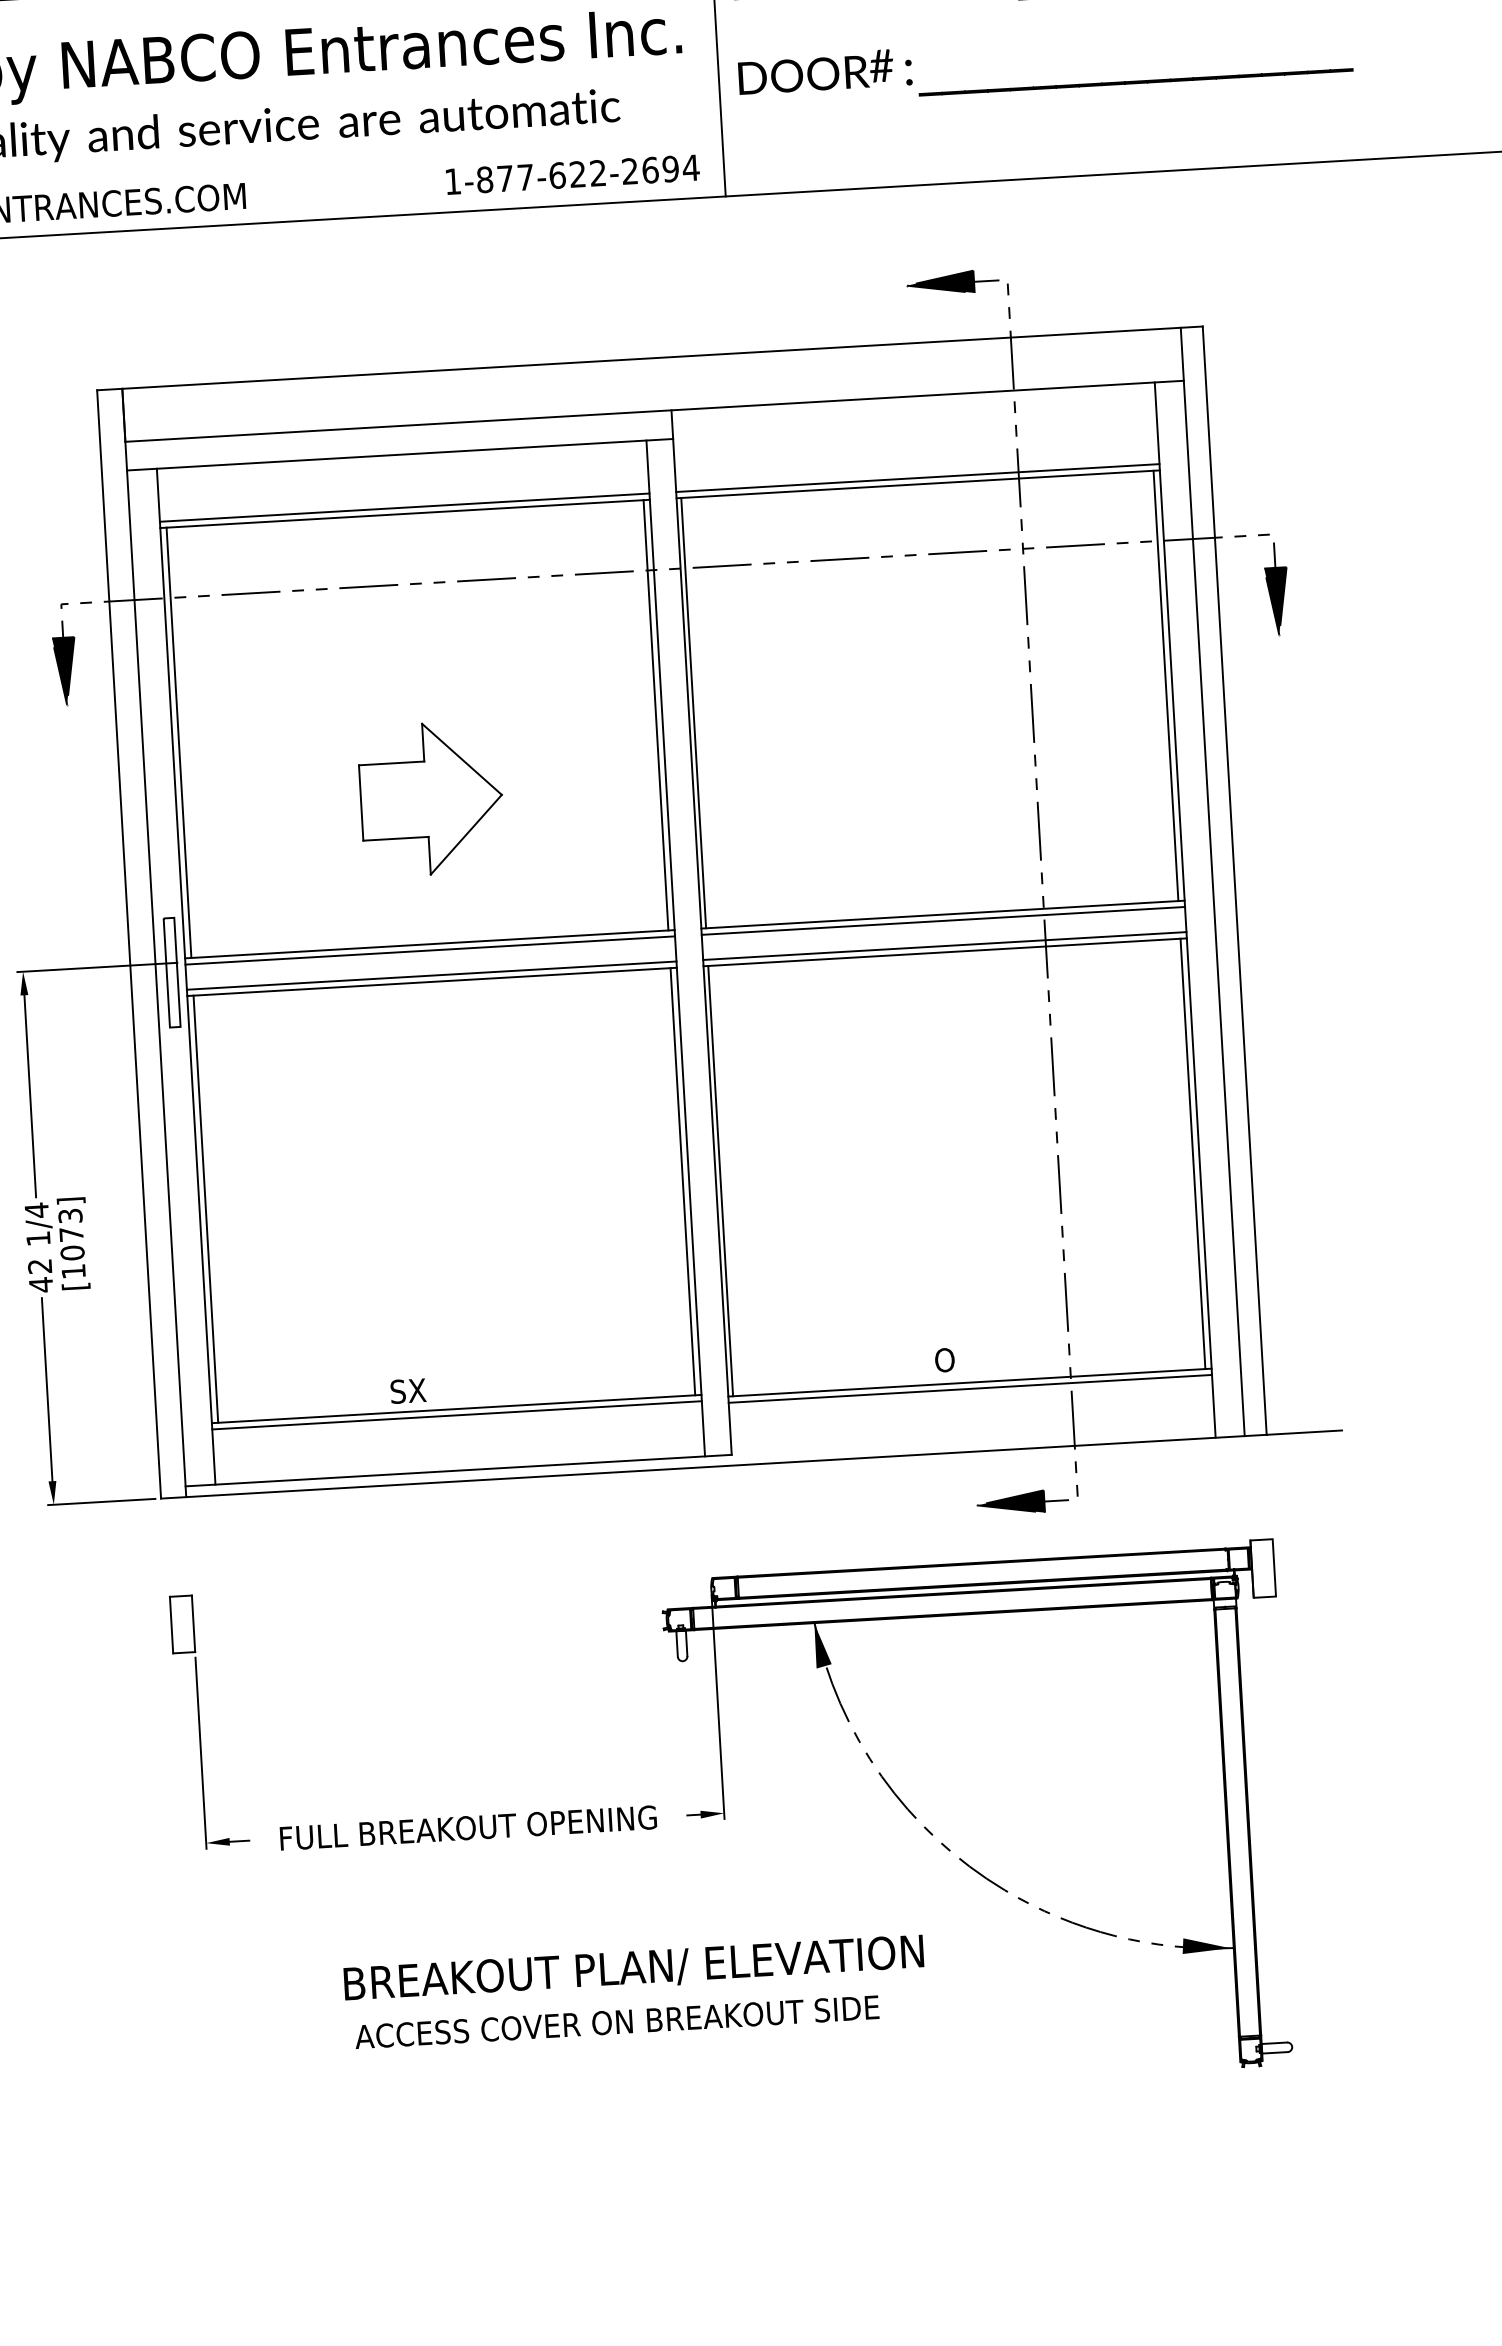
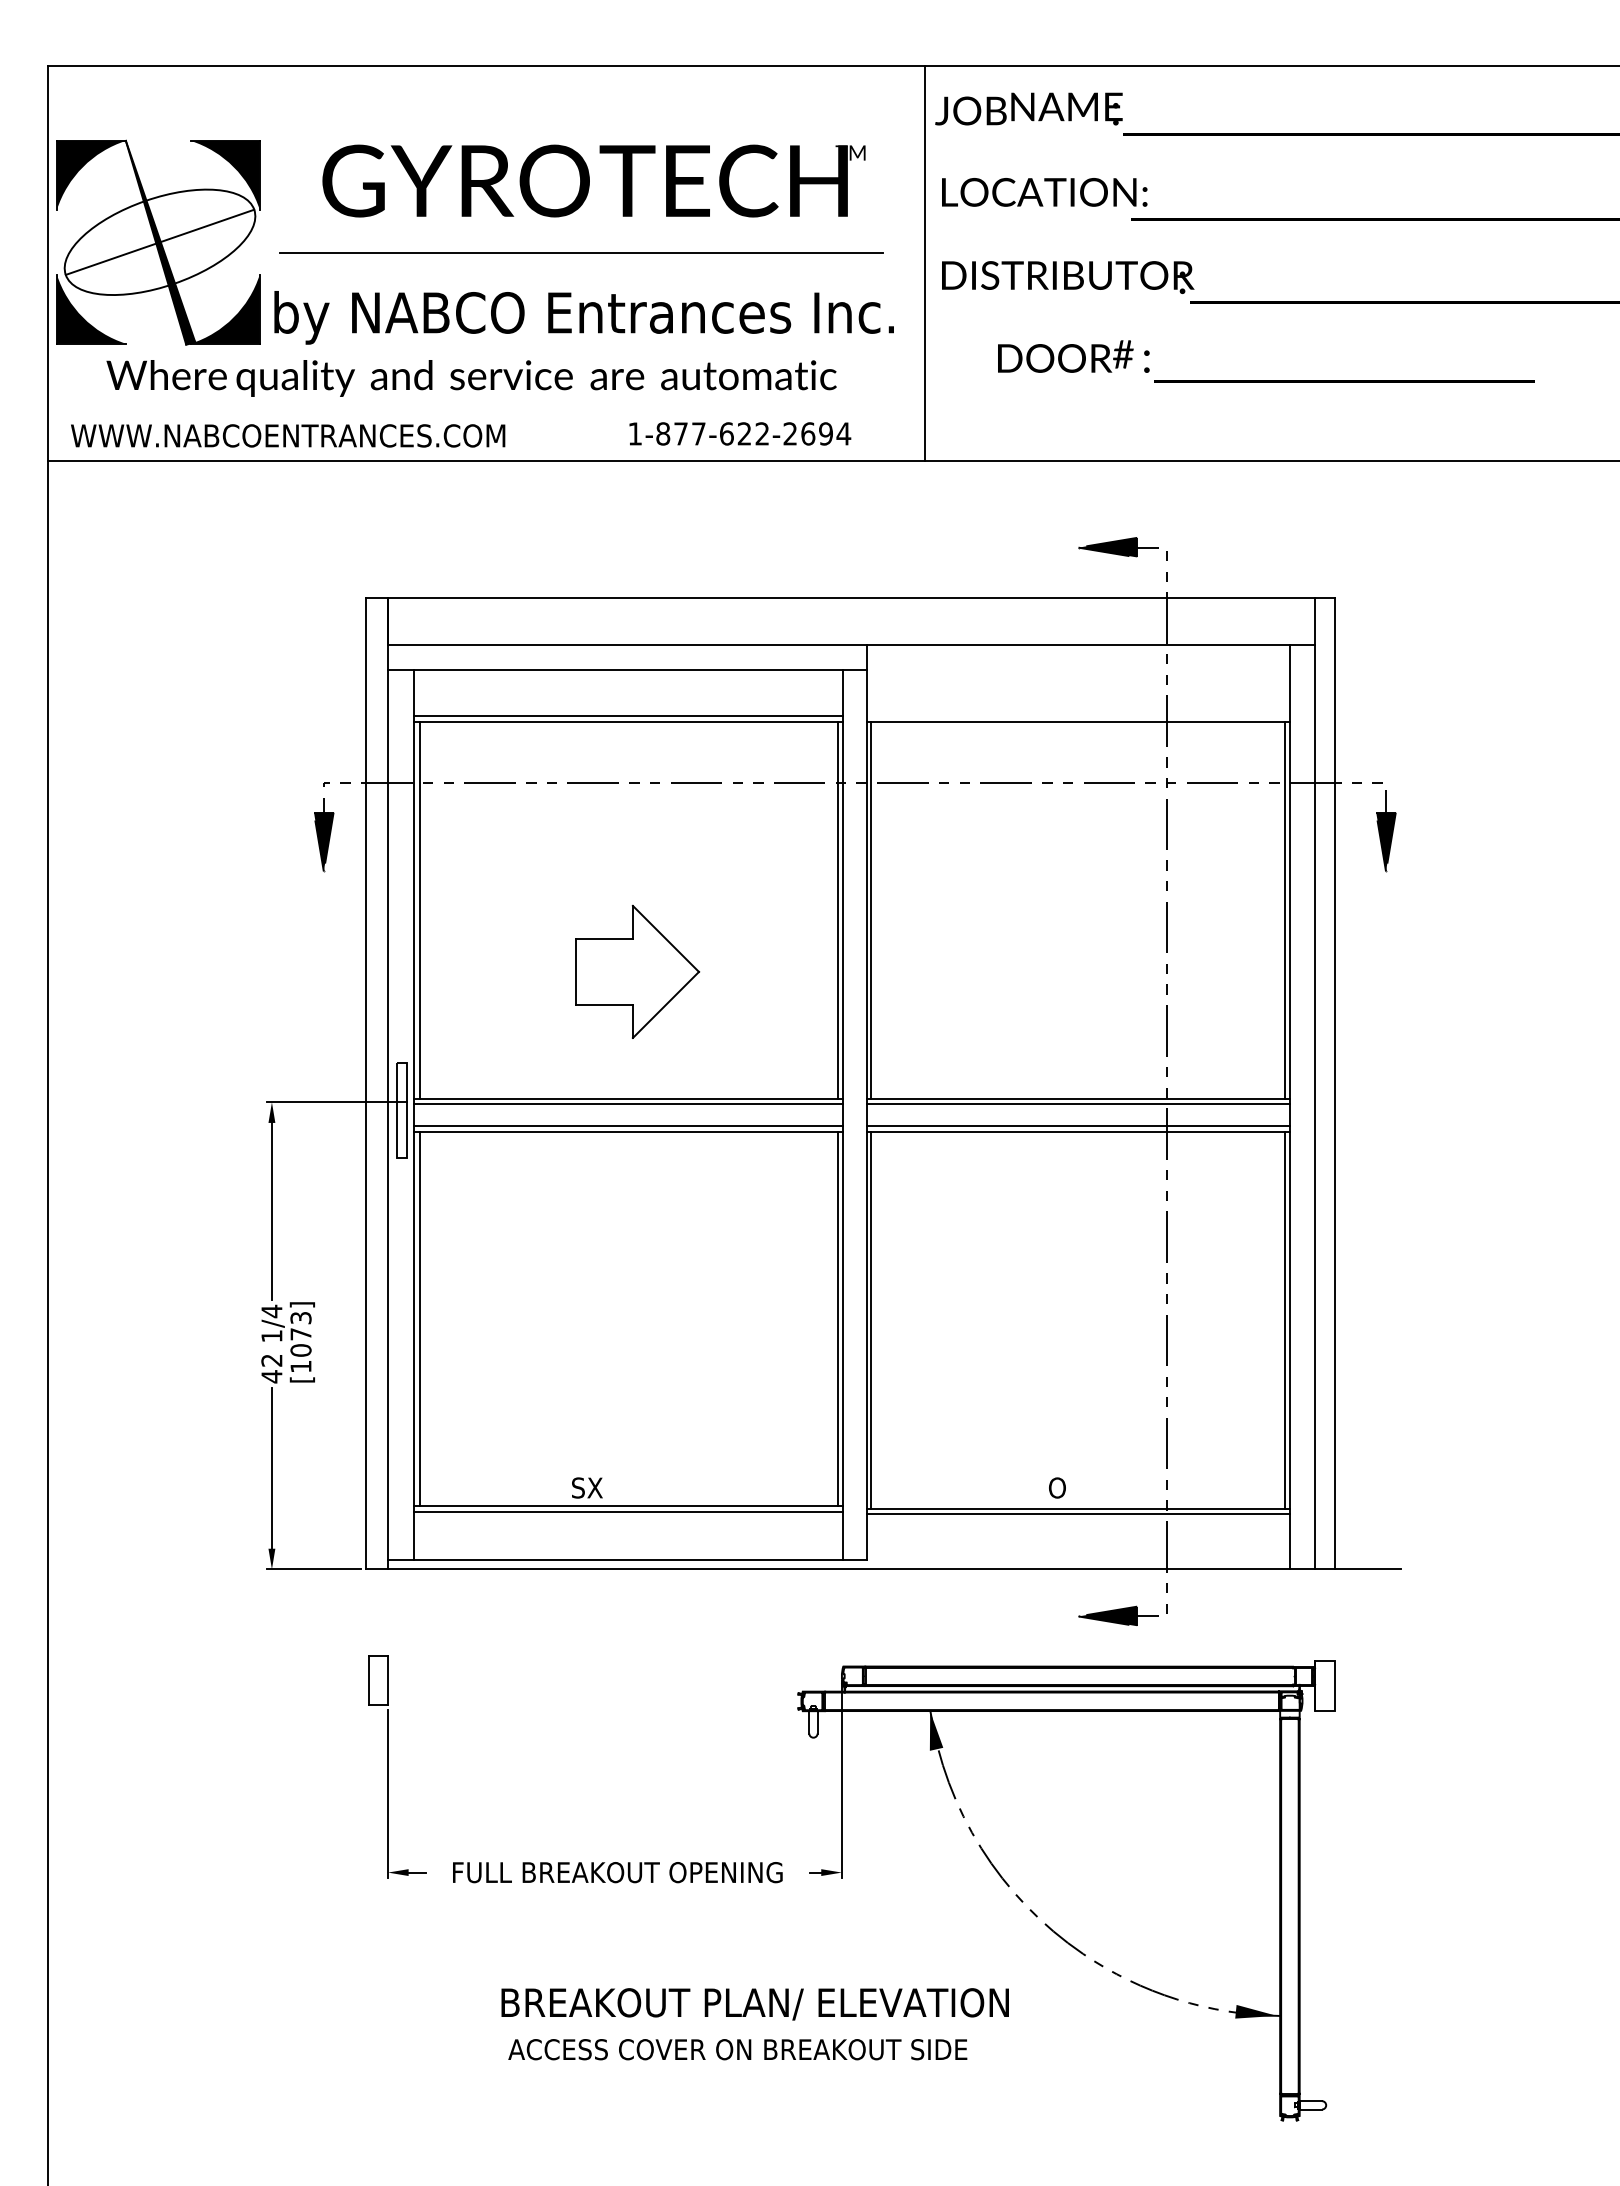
text: (1045, 64) -> (1266, 361), moved
text: (573, 174) -> (740, 433), moved
line: (918, 478) -> (1078, 716), removed

